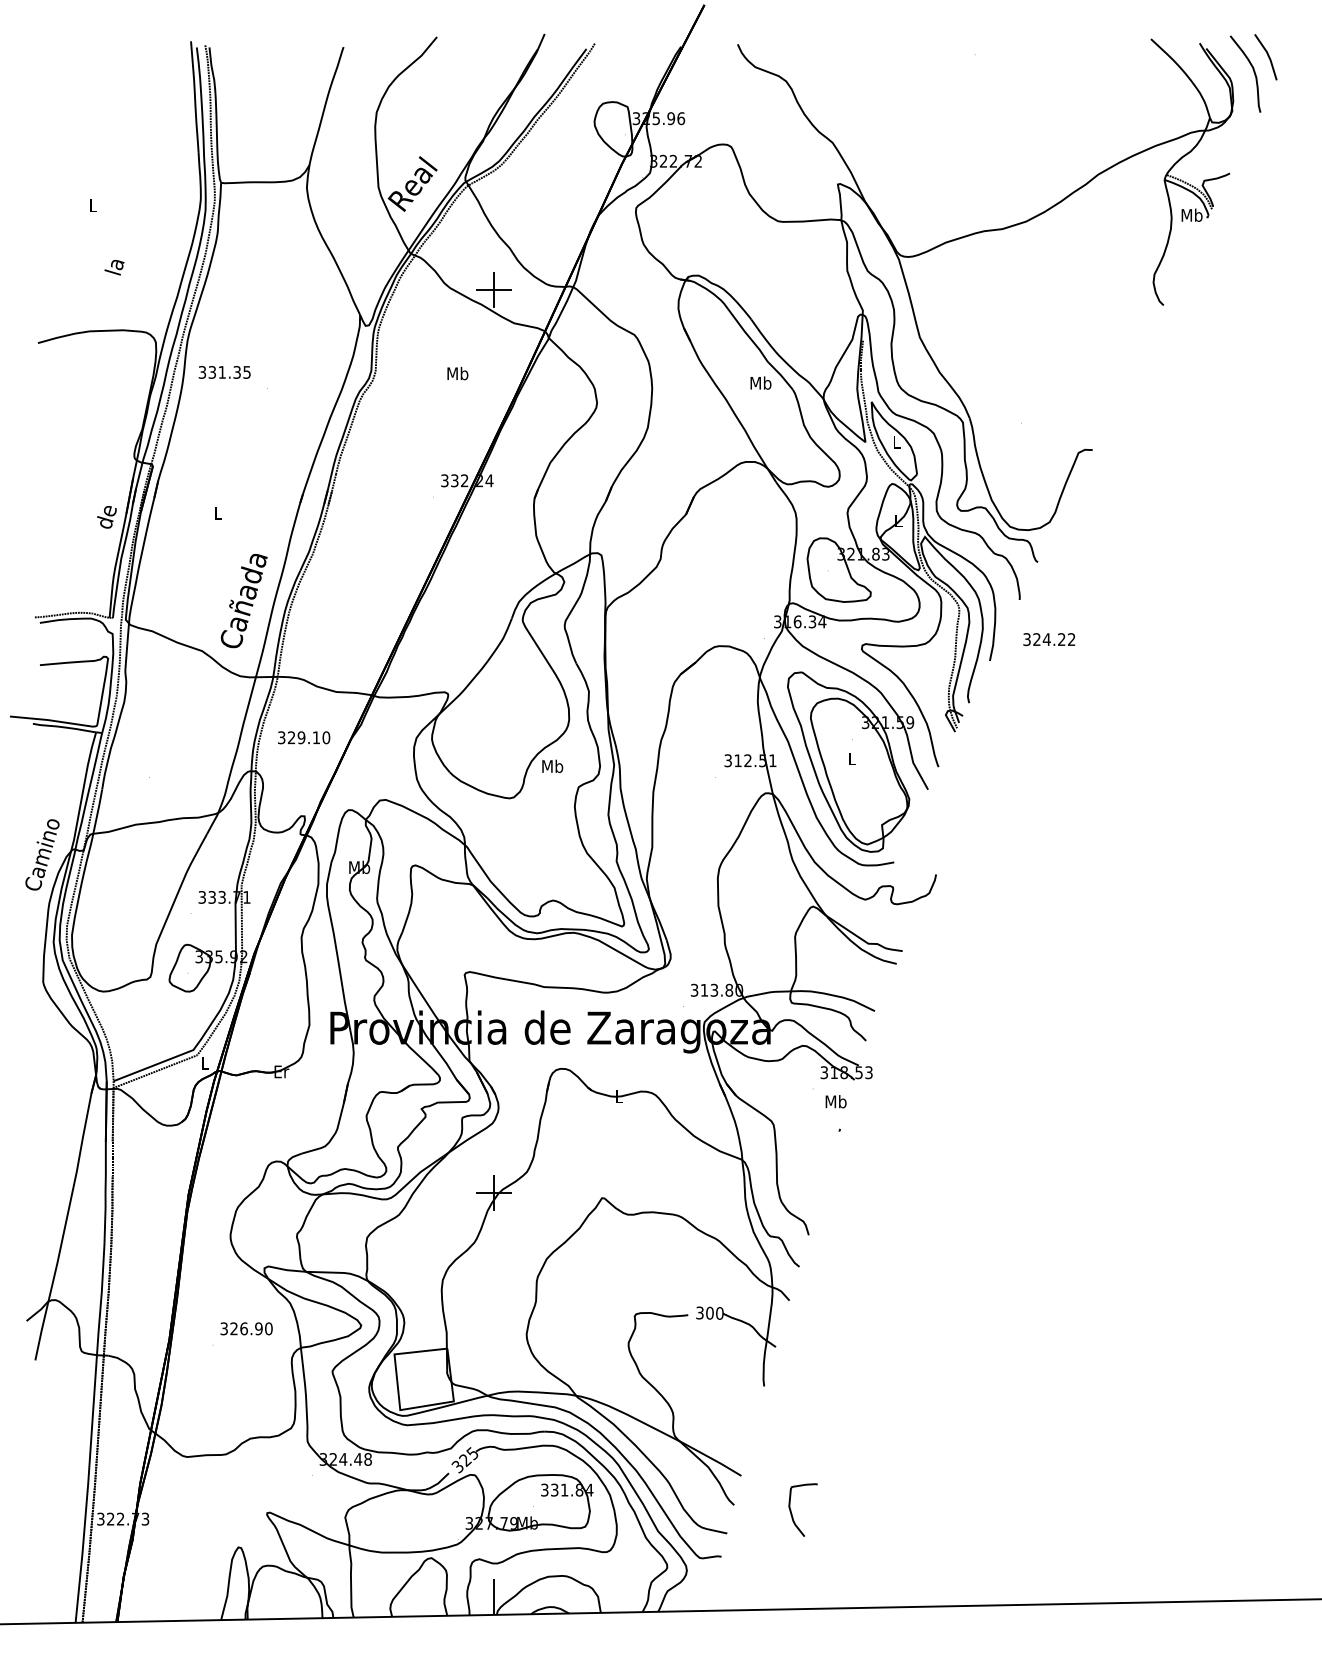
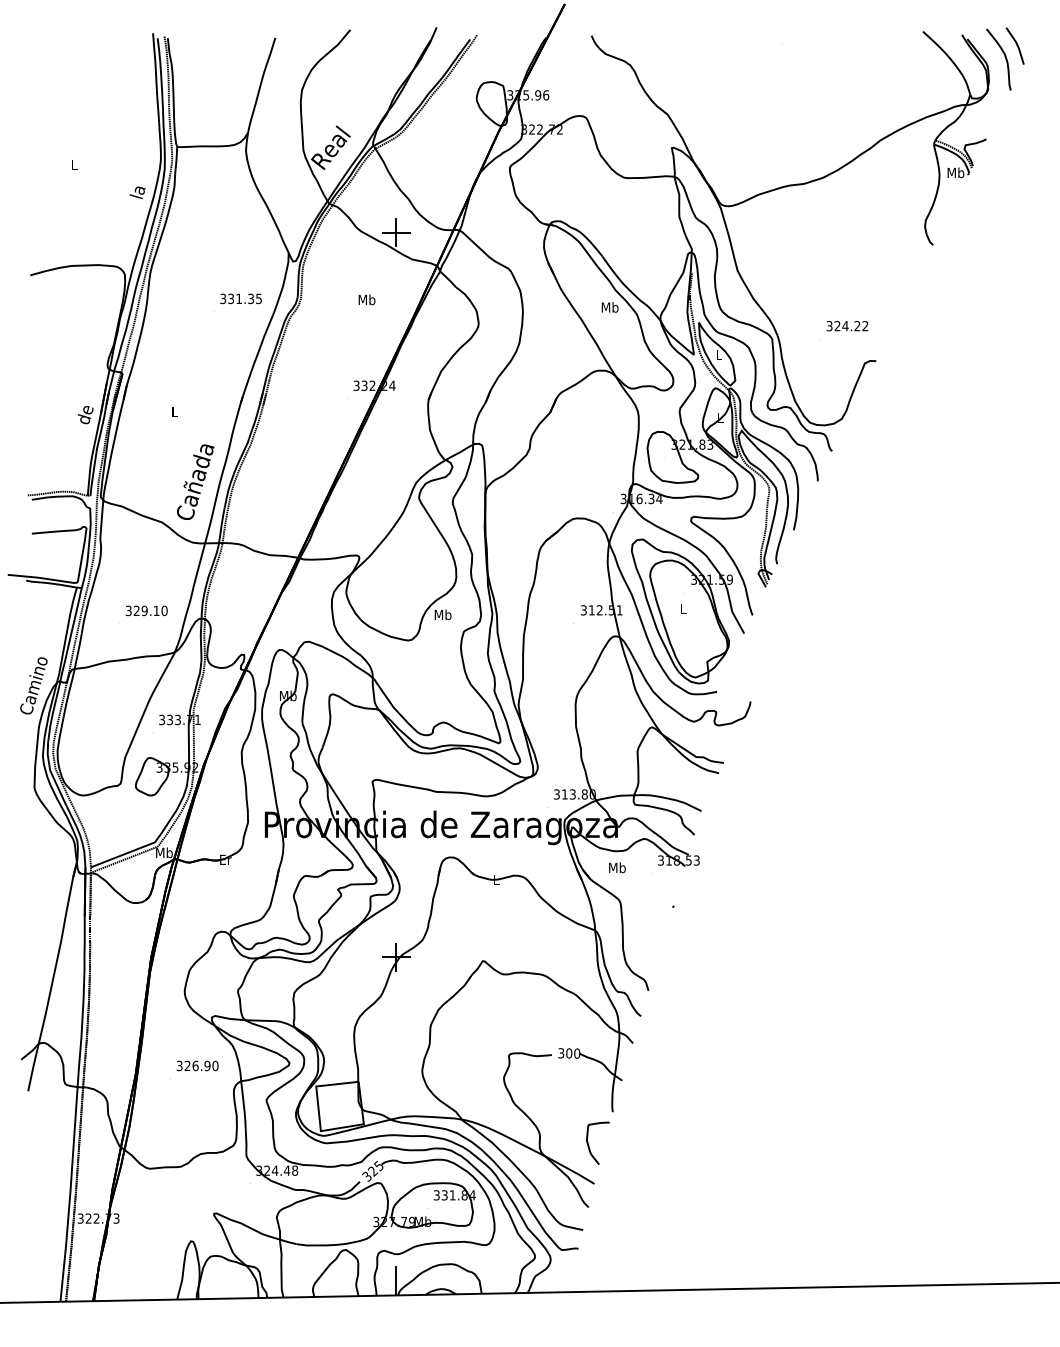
text: (114, 267) -> (137, 192), moved
text: (223, 371) -> (240, 298), moved
text: (1049, 640) -> (847, 326), moved
text: (303, 737) -> (146, 610), moved
text: (205, 1062) -> (164, 852), L -> Mb
text: (836, 1101) -> (617, 867), moved
curve: (792, 1512) -> (589, 1145), moved

